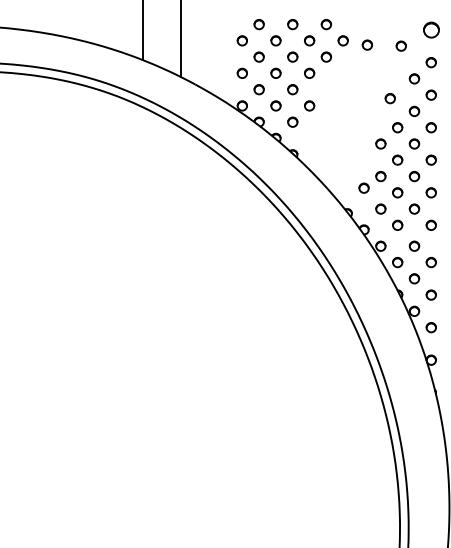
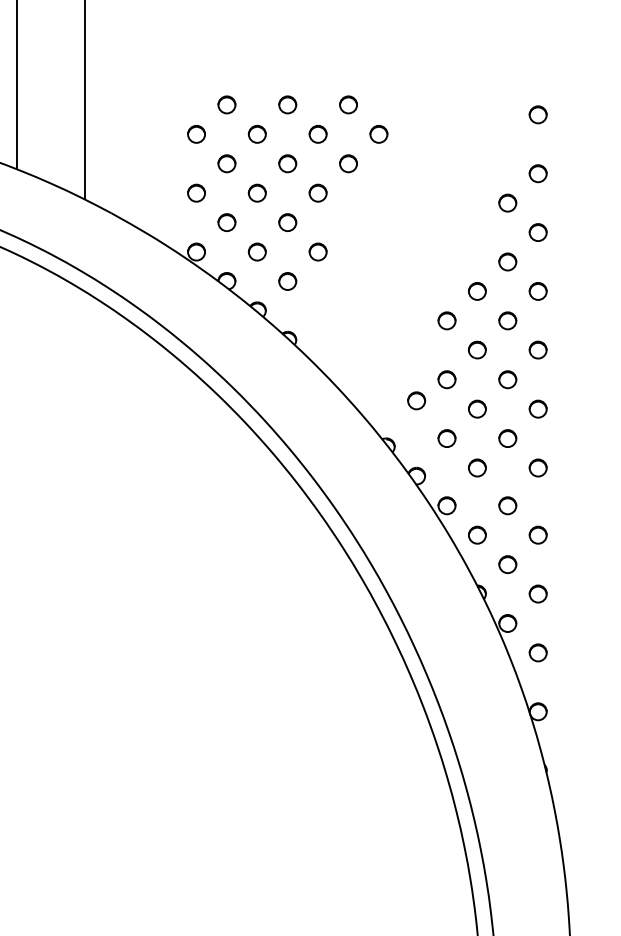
part: (430, 29) -> (536, 113), size x0.62
part: (366, 44) -> (421, 140), removed
part: (400, 45) -> (482, 142), removed
part: (389, 98) -> (462, 238), removed

